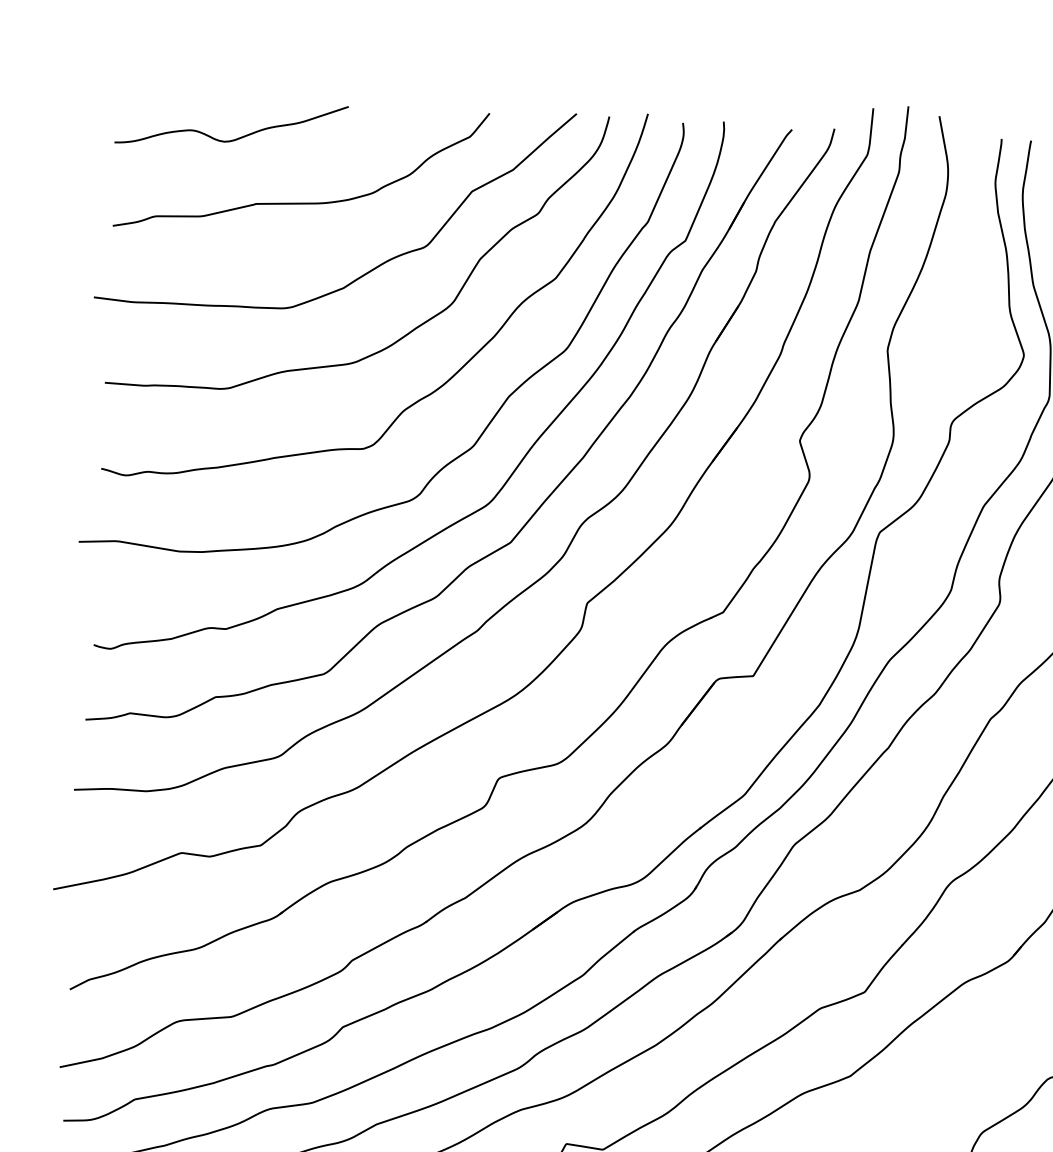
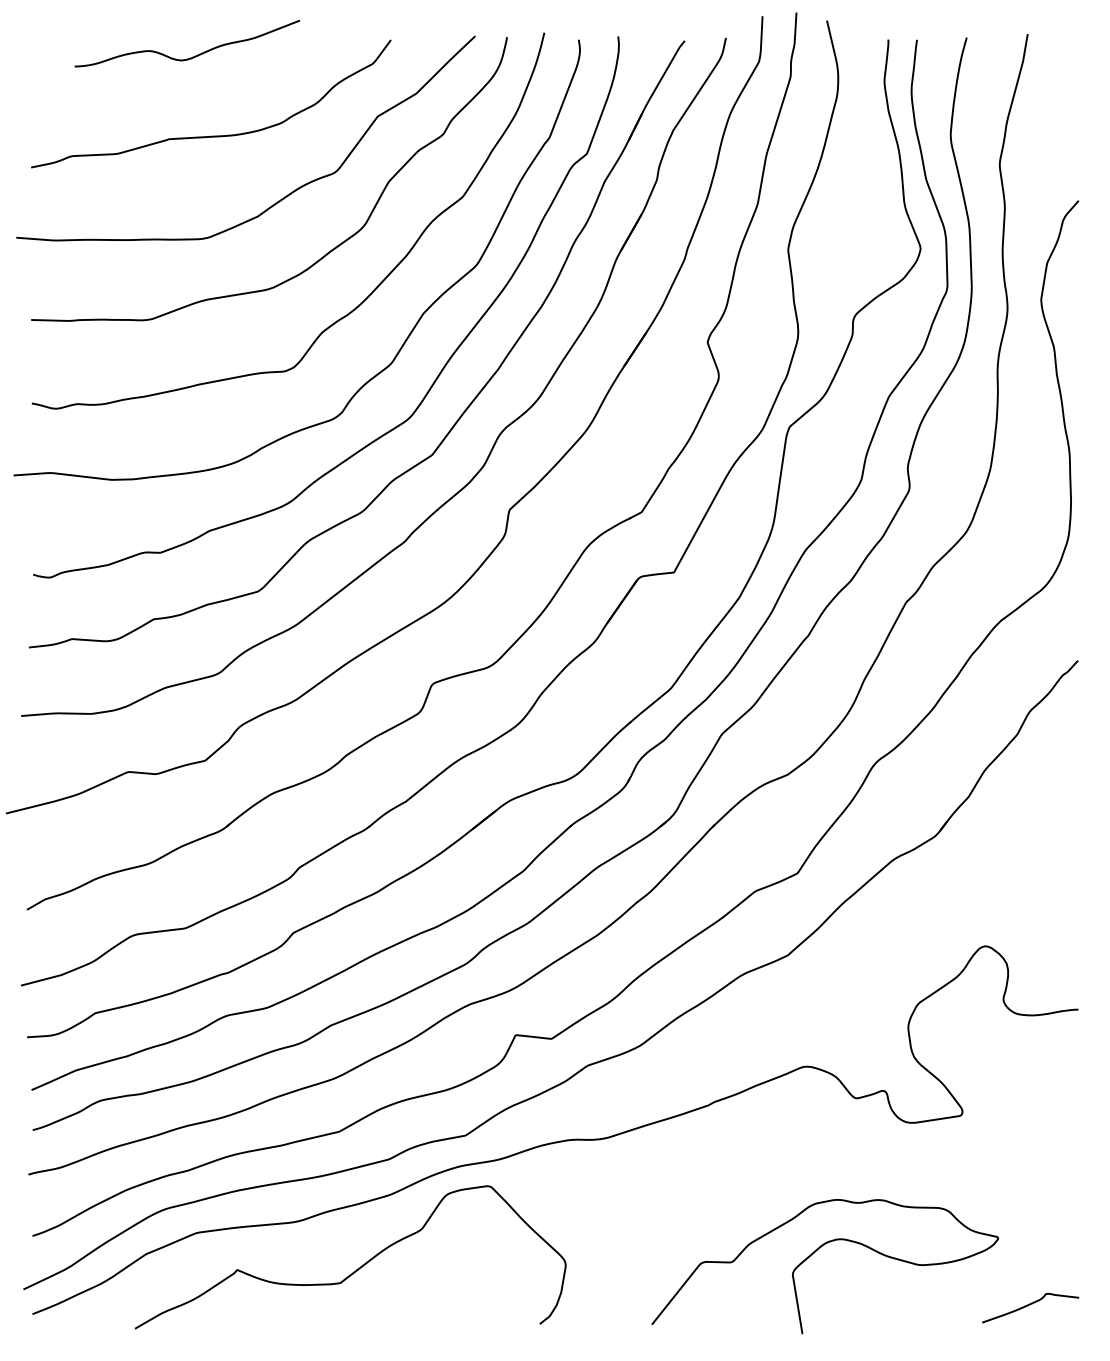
curve: (236, 138) -> (192, 56), moved

